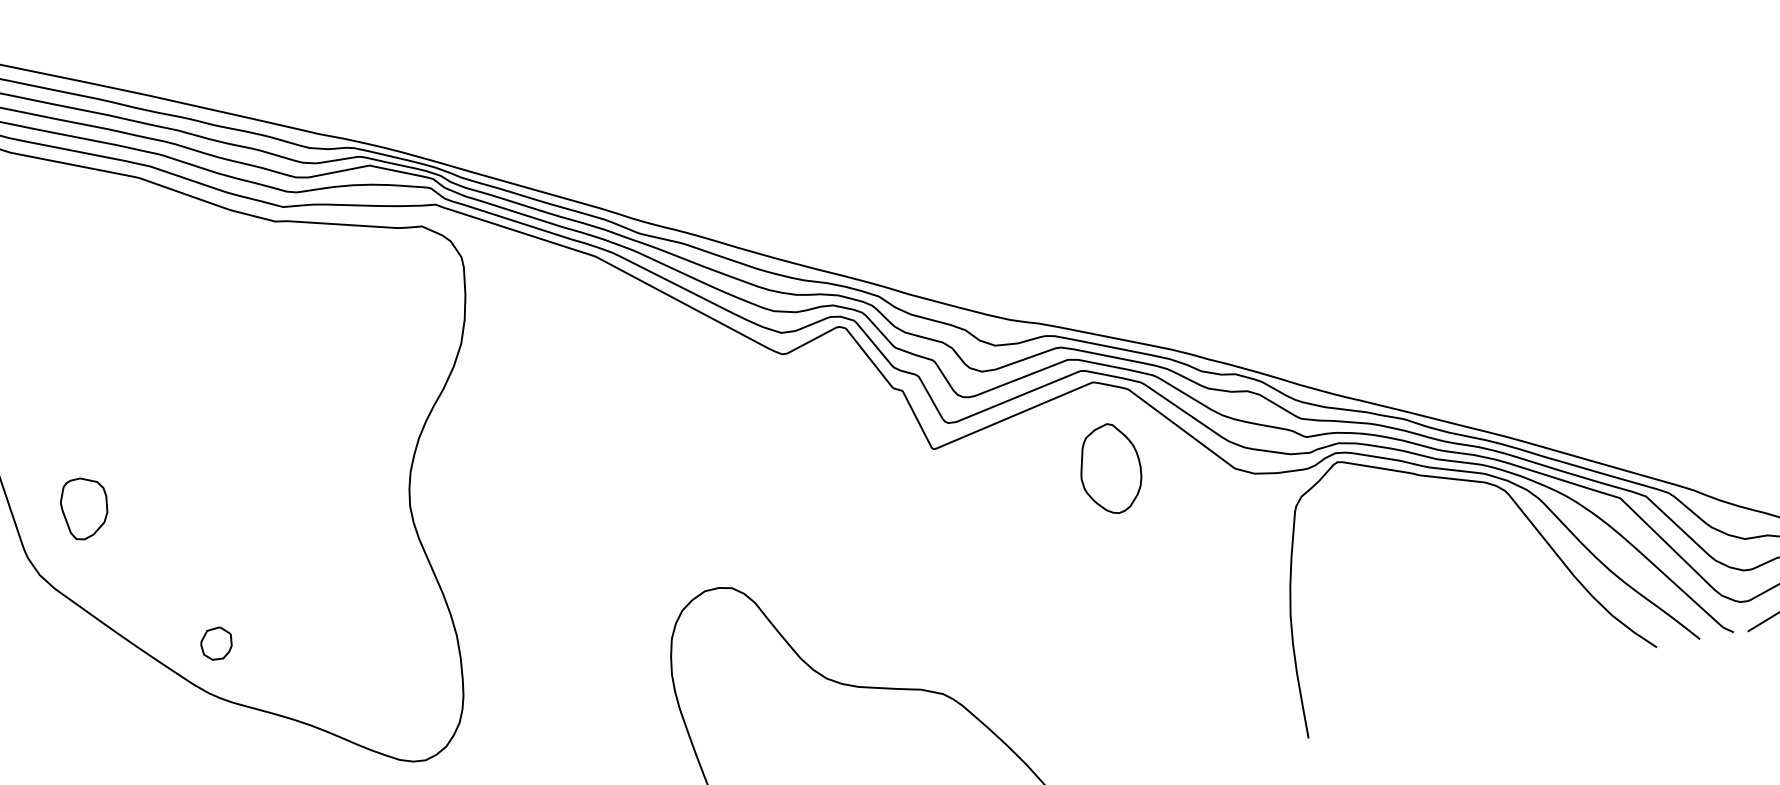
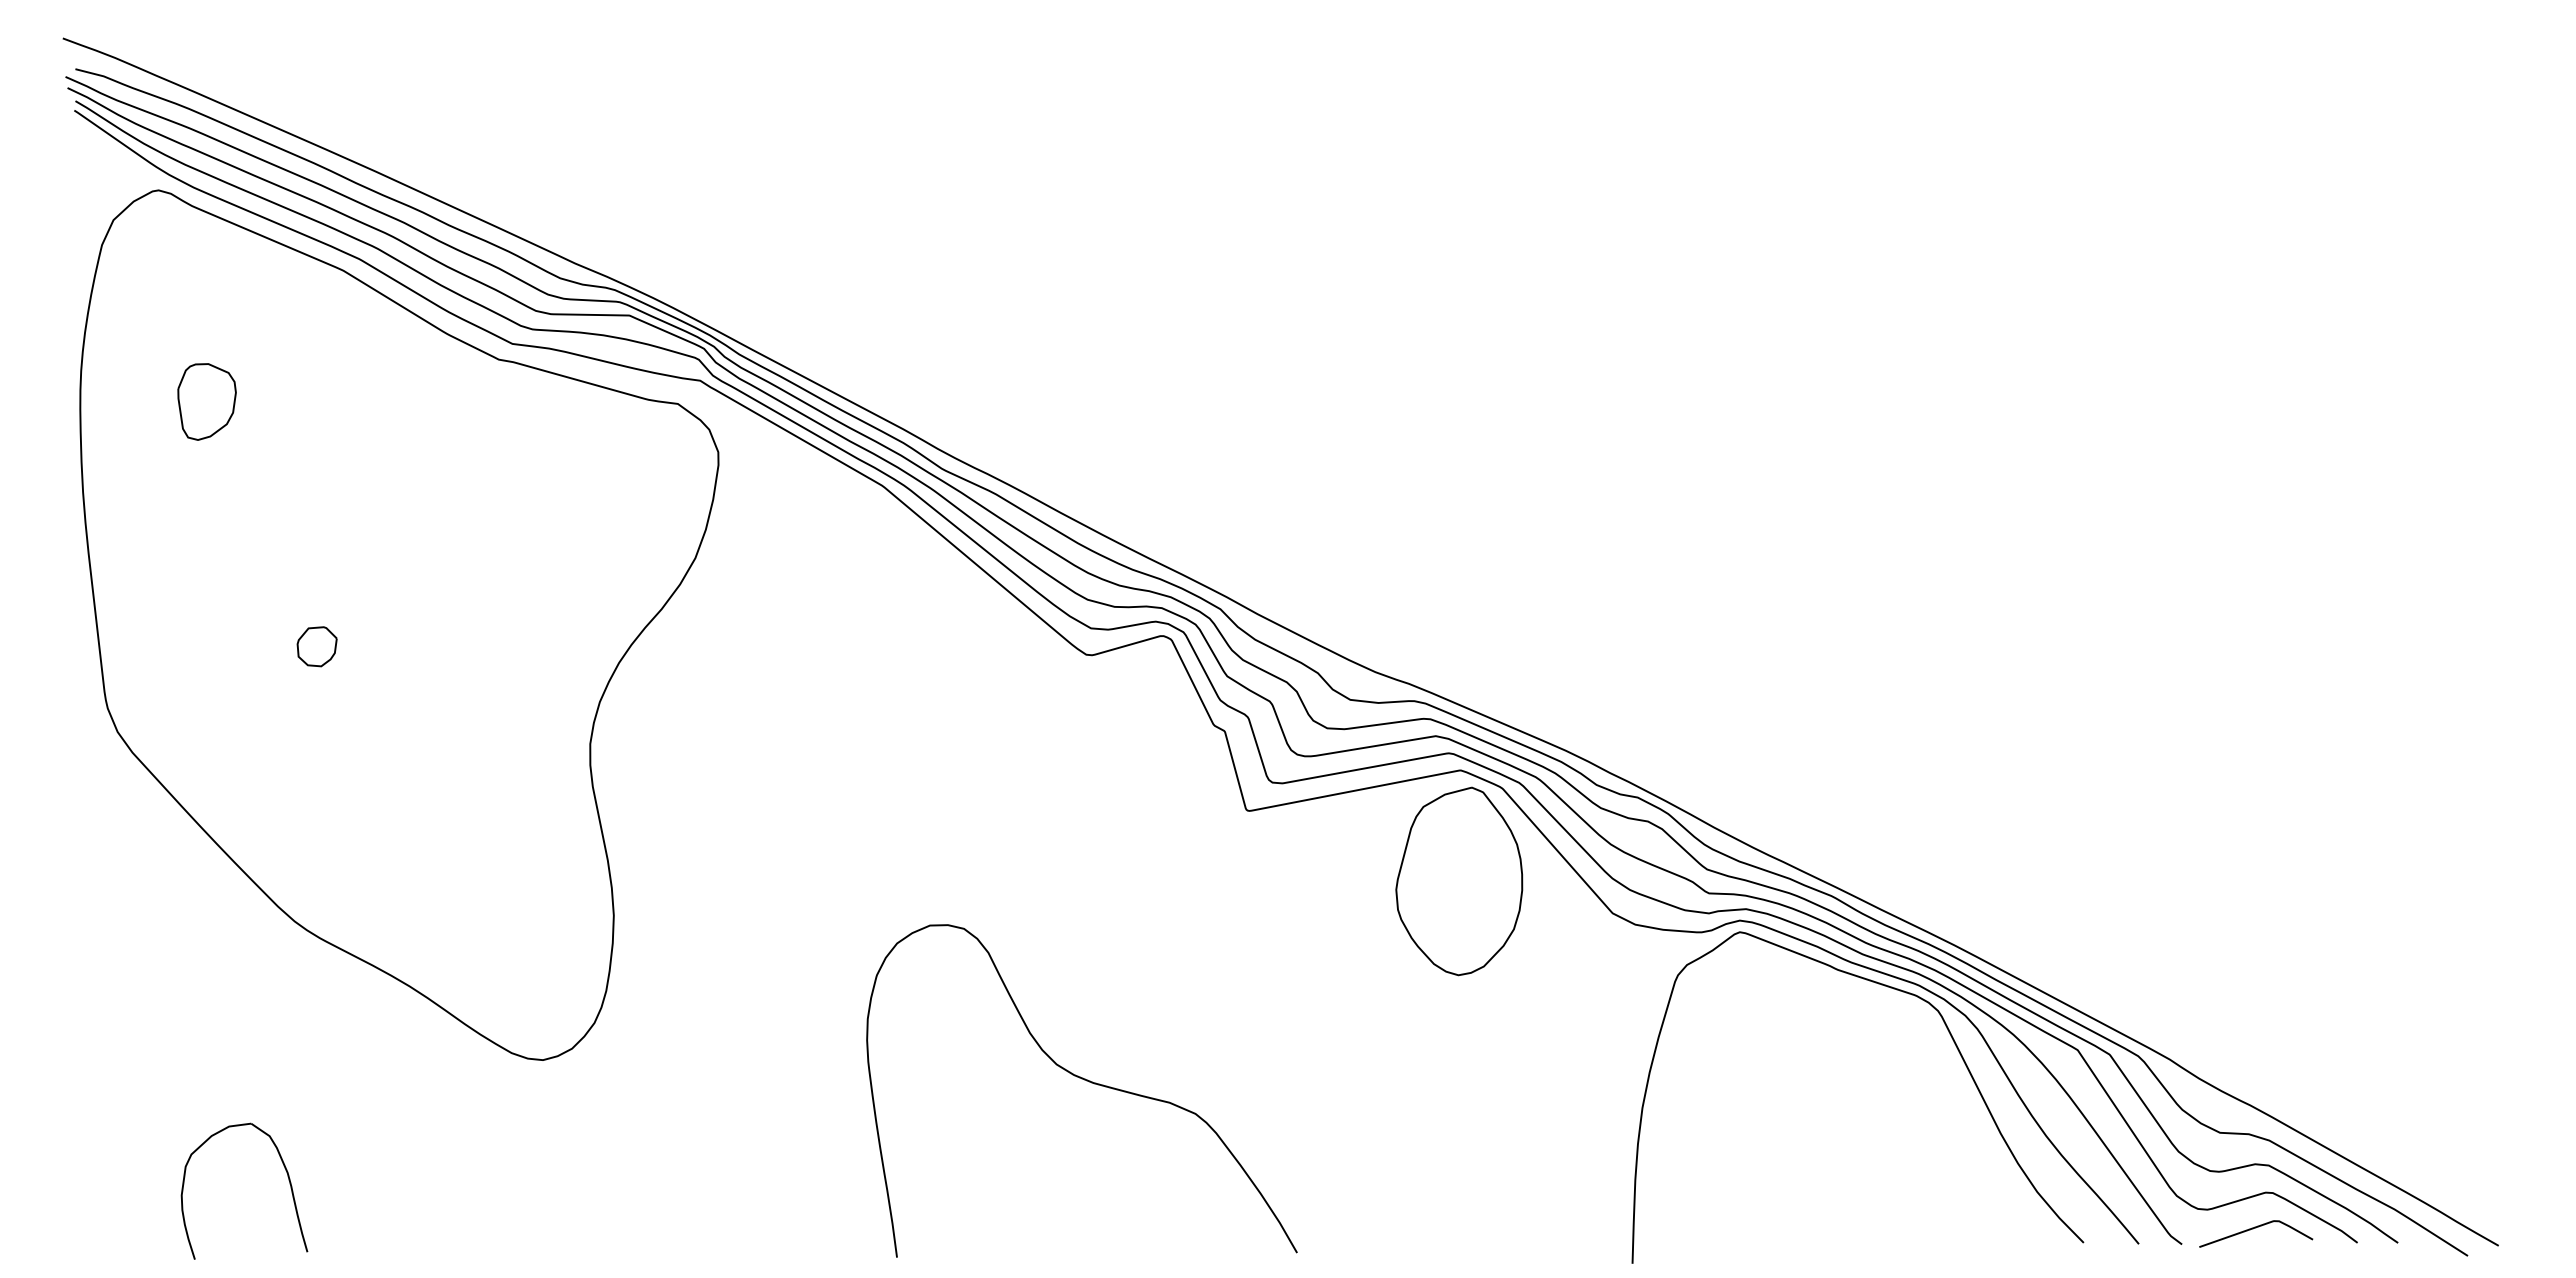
part: (1110, 469) -> (1459, 881), size x1.67
part: (84, 507) -> (206, 401), moved
part: (216, 643) -> (316, 646), moved

